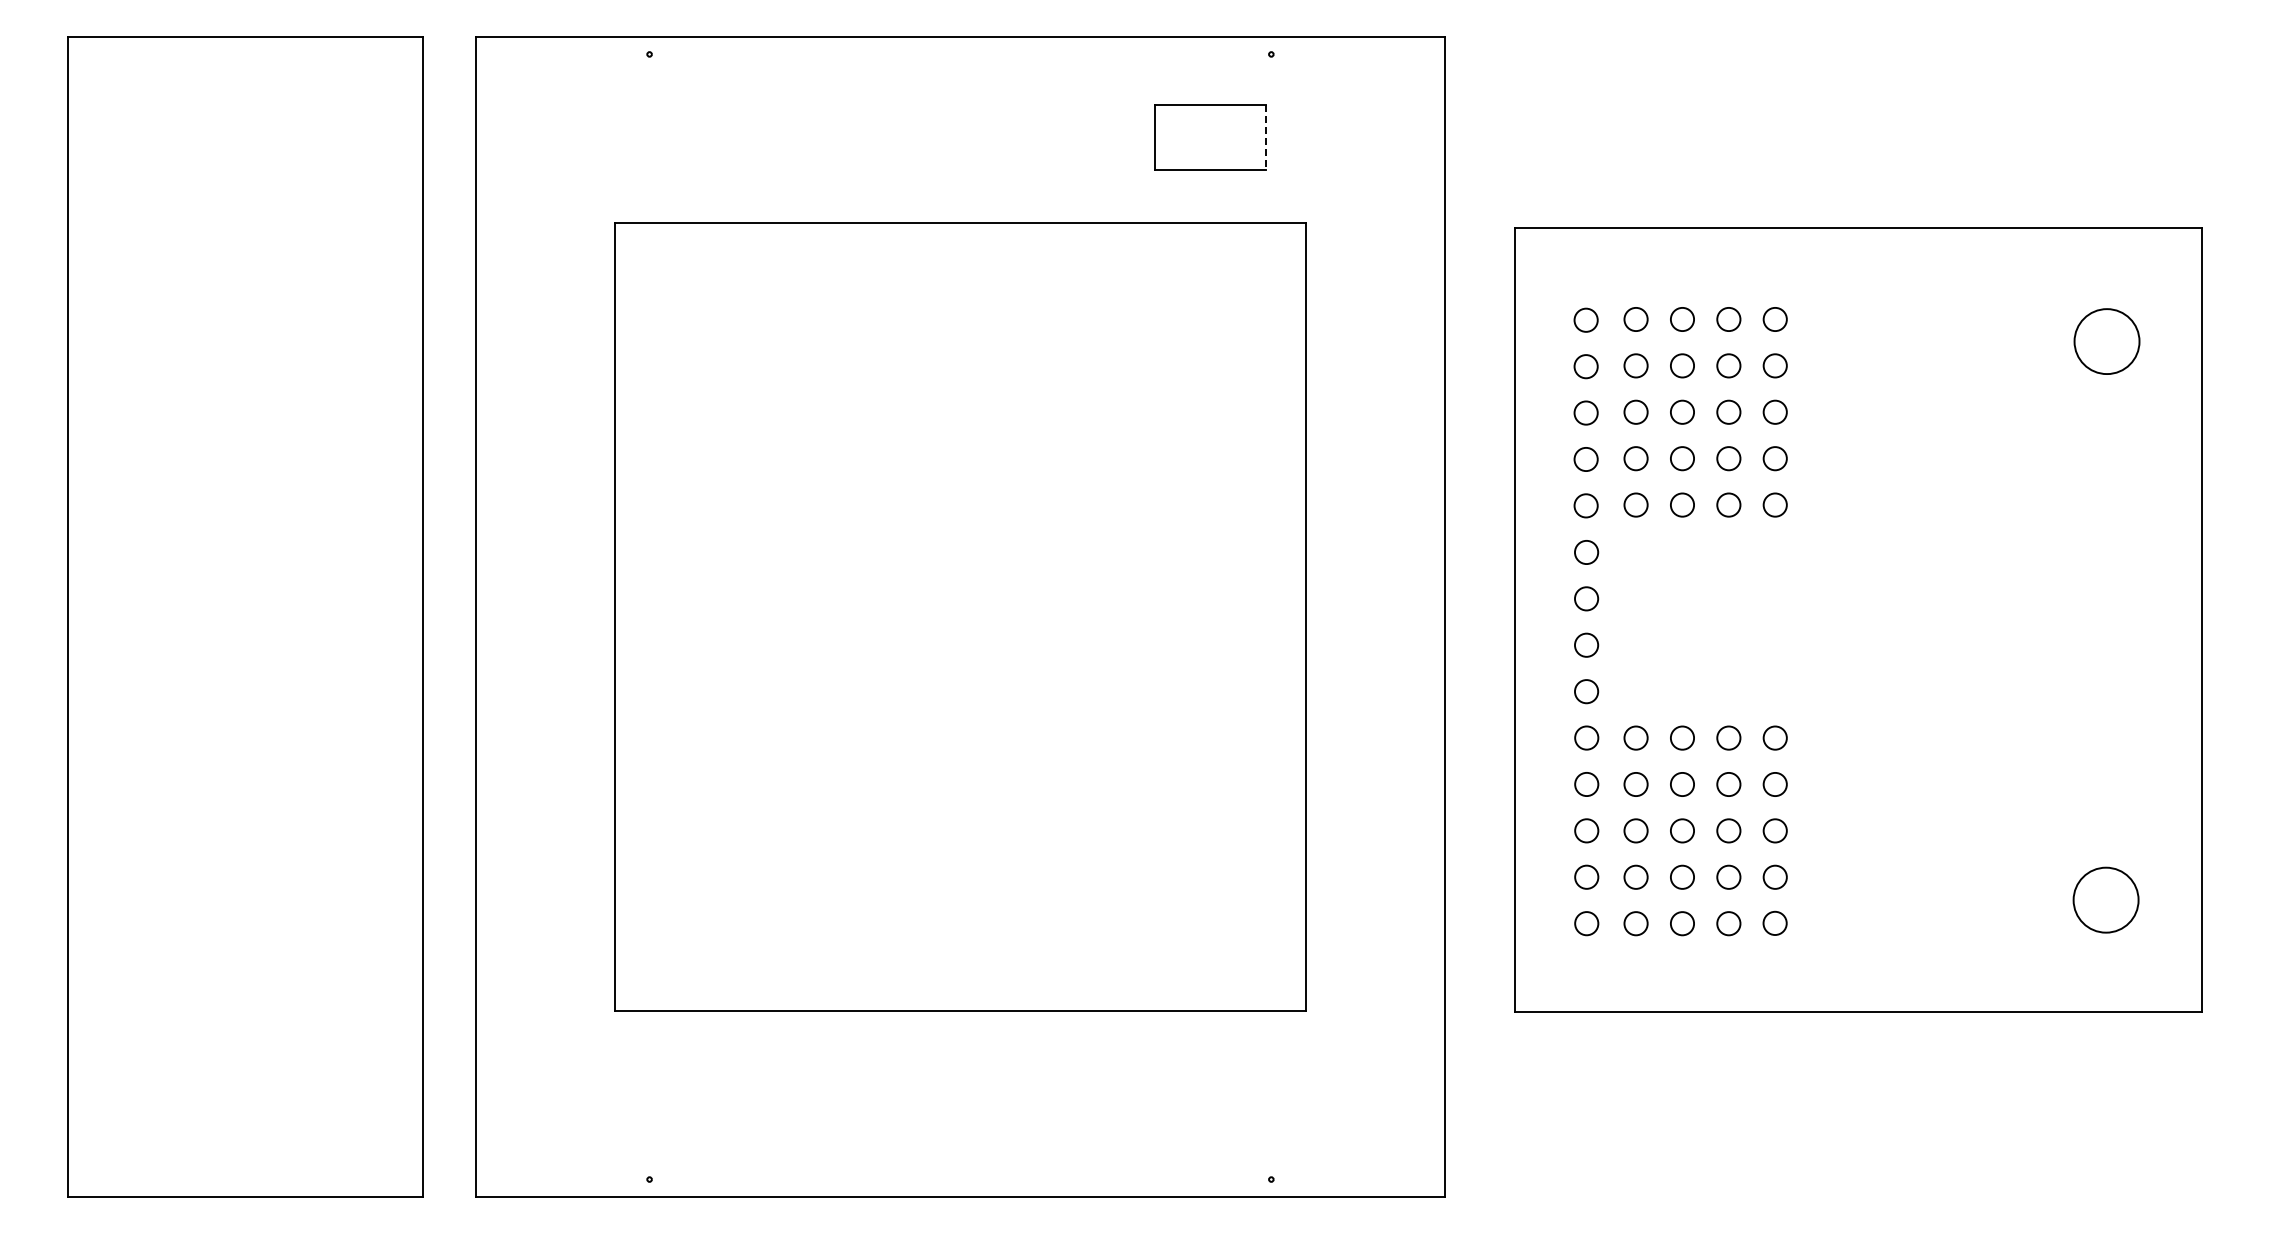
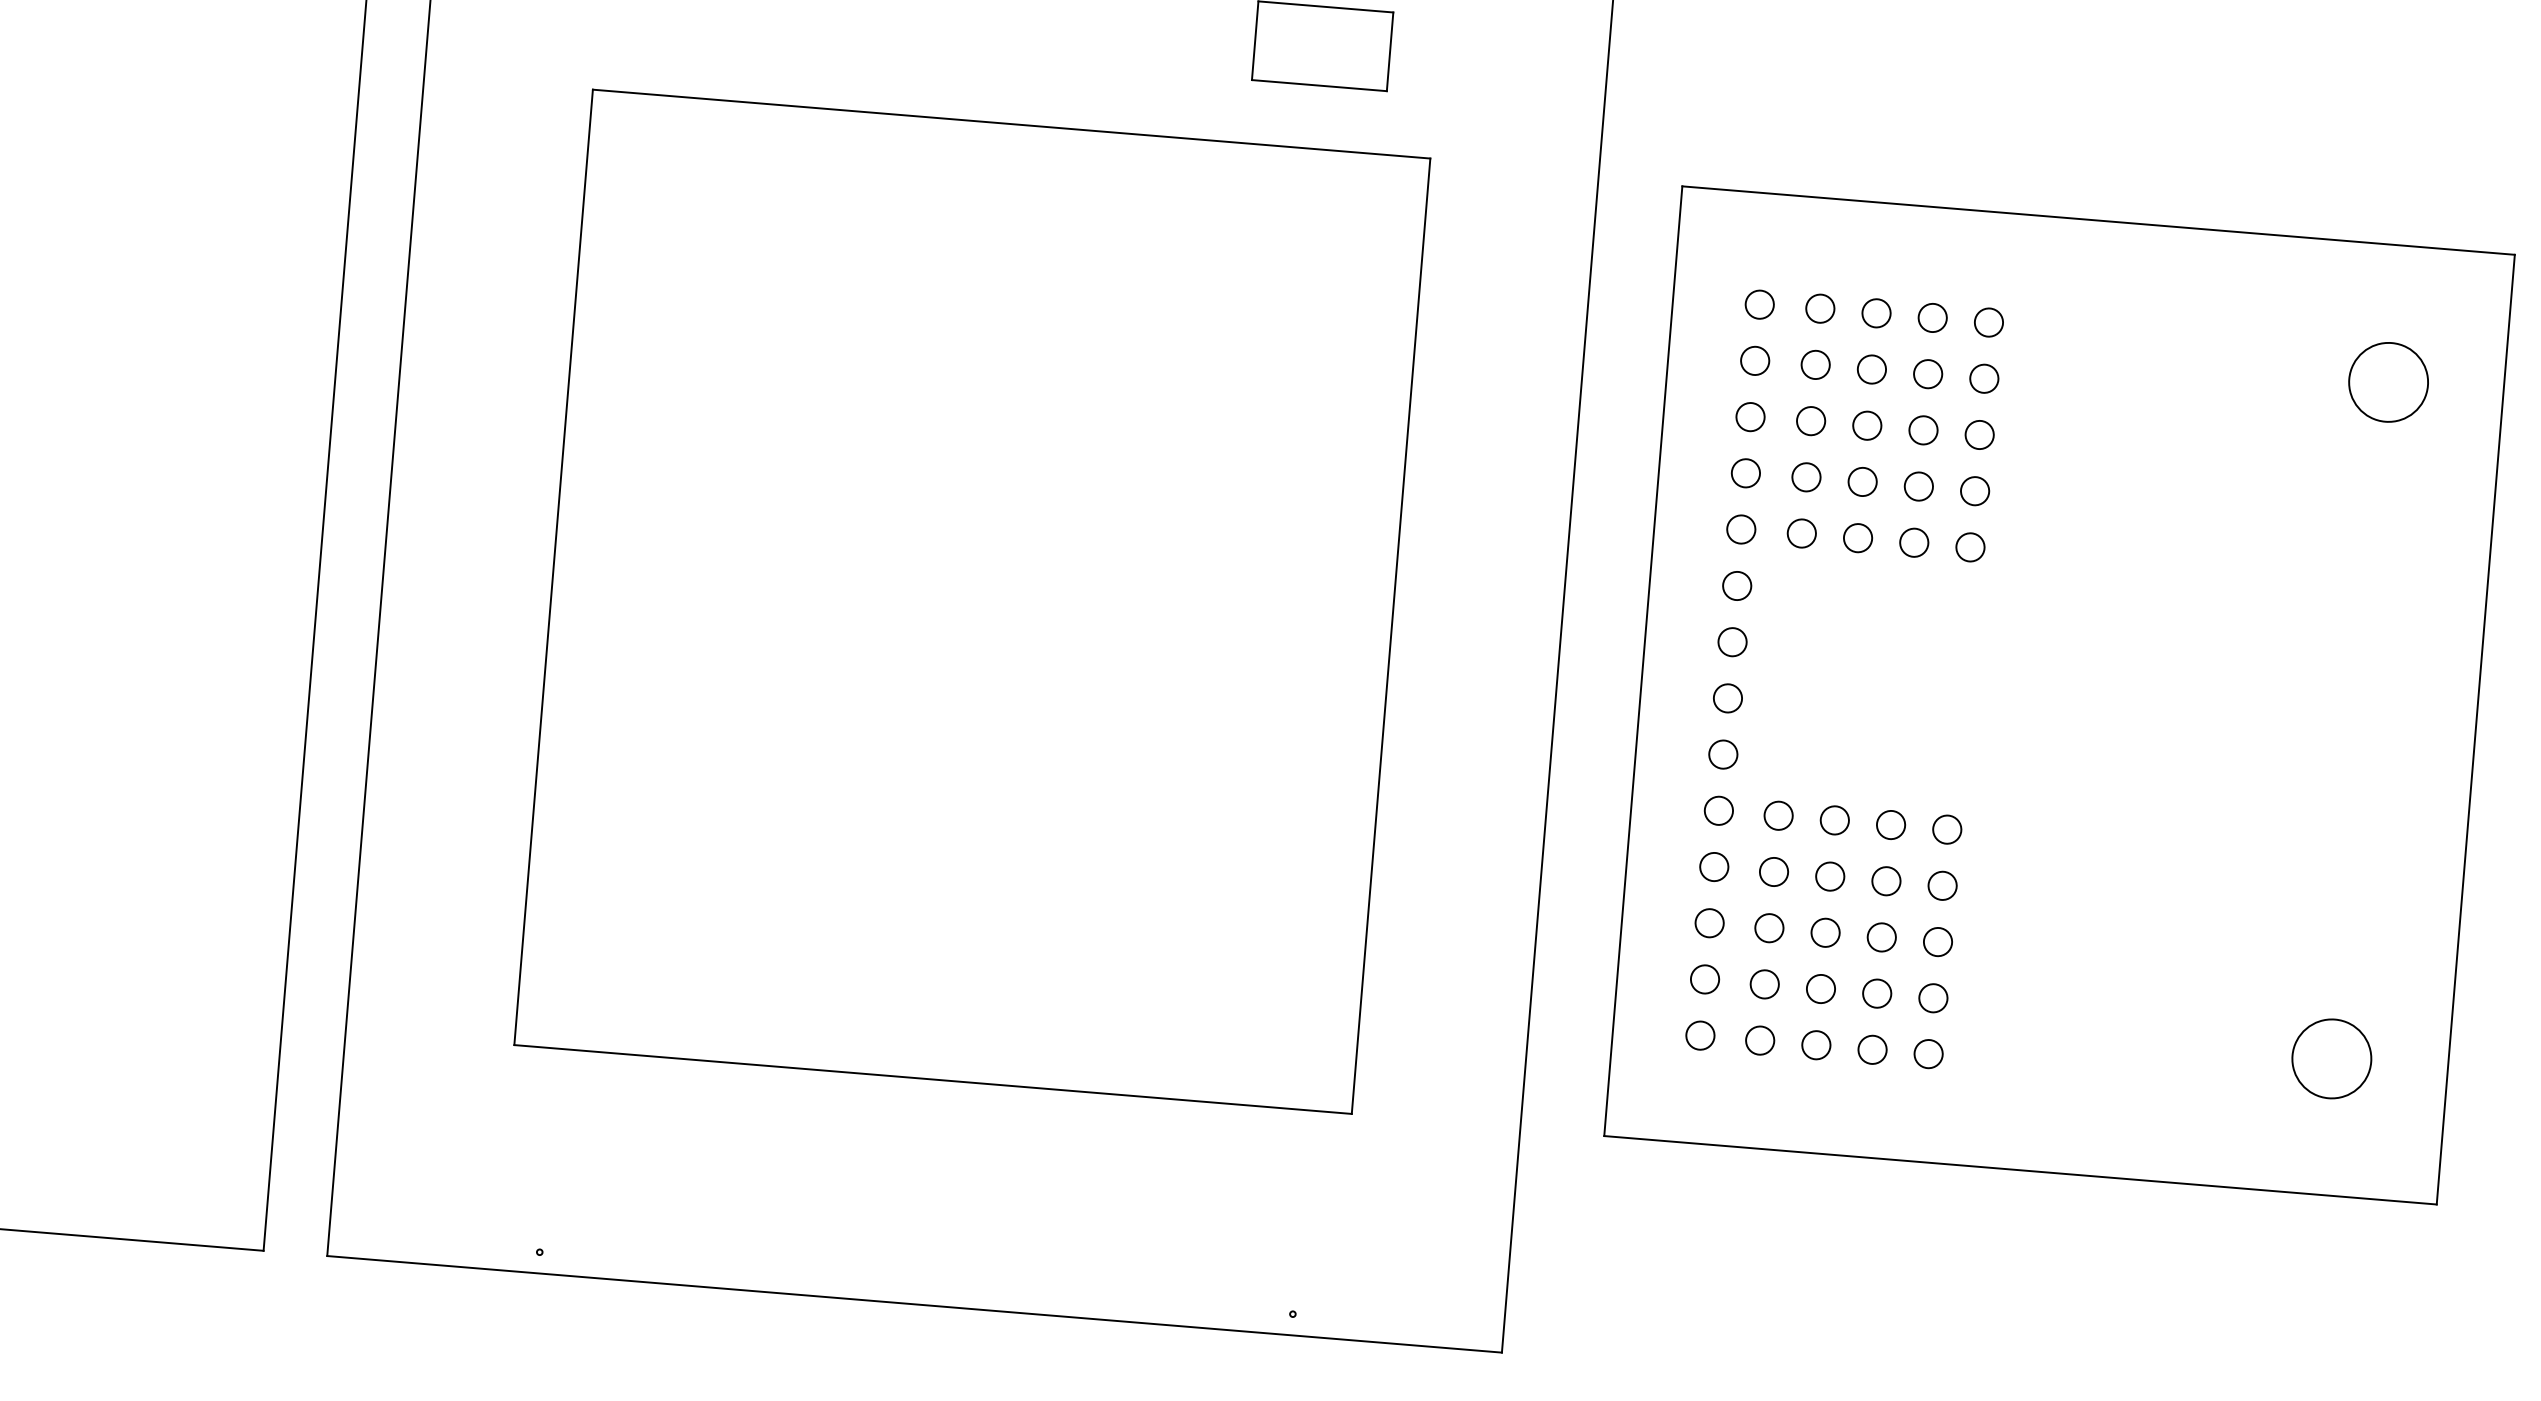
line: (1265, 138) -> (1389, 52), dashed -> solid

